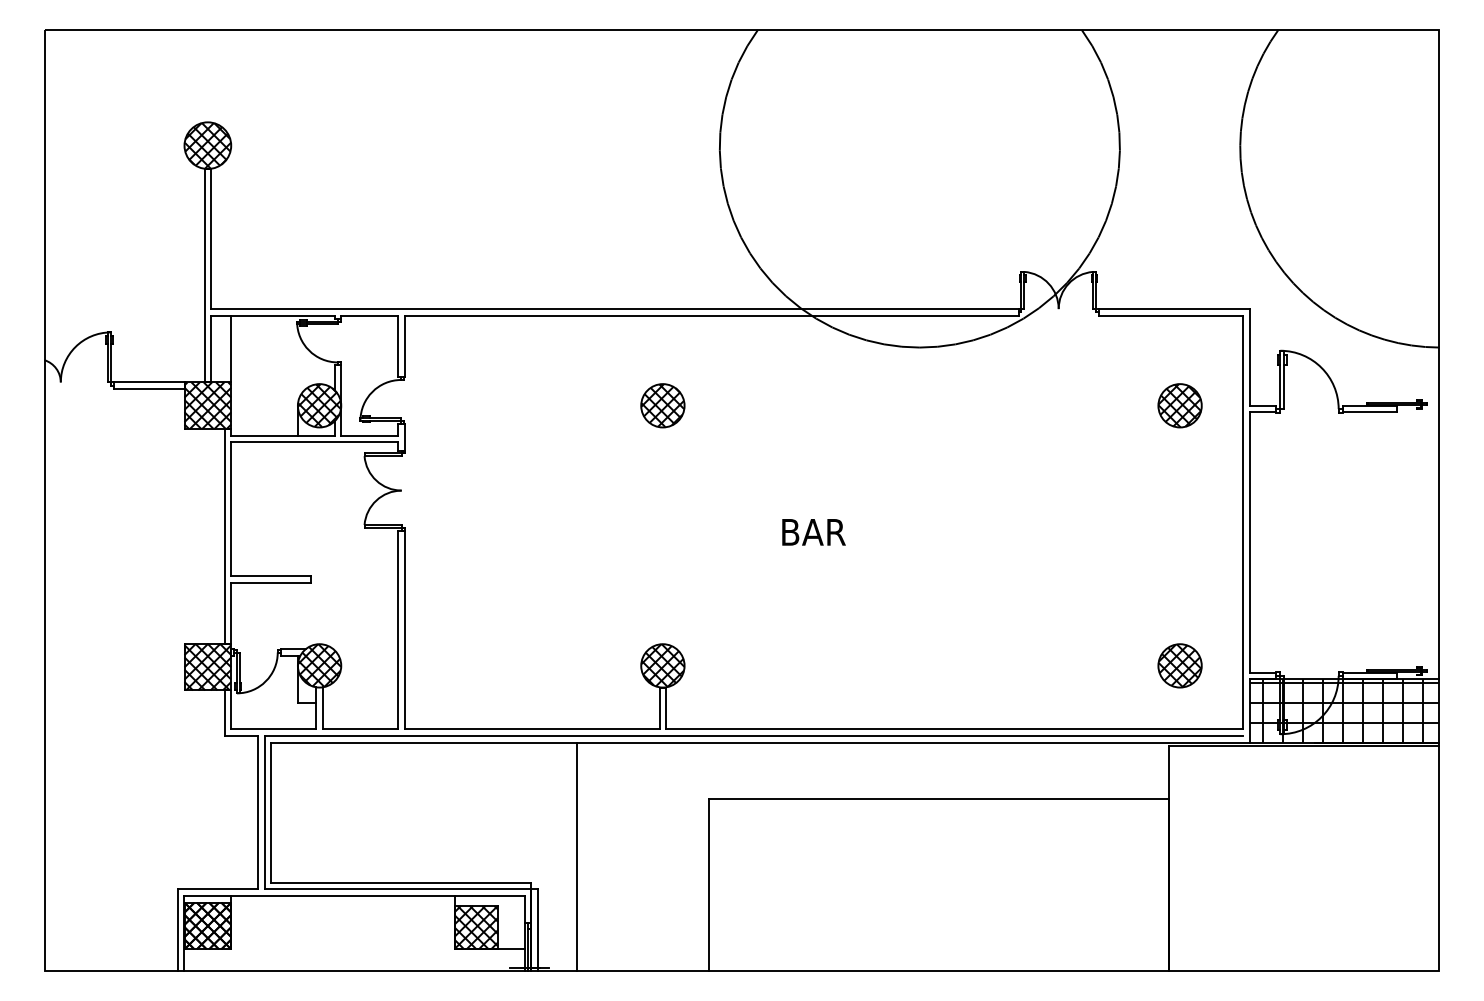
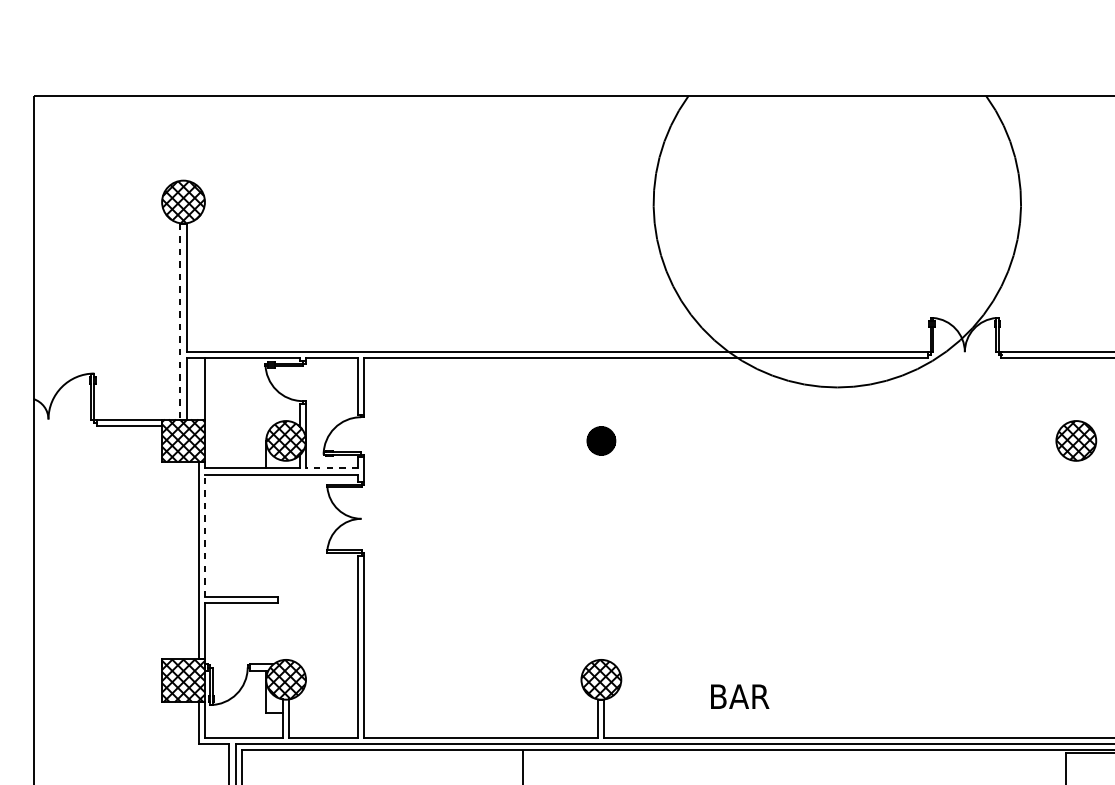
line: (204, 275) -> (180, 321), solid -> dashed
part: (662, 405) -> (601, 440), size x0.7
line: (369, 435) -> (331, 468), solid -> dashed
line: (231, 509) -> (205, 536), solid -> dashed
text: (813, 532) -> (739, 696), moved
part: (1179, 665) -> (1075, 679), removed

